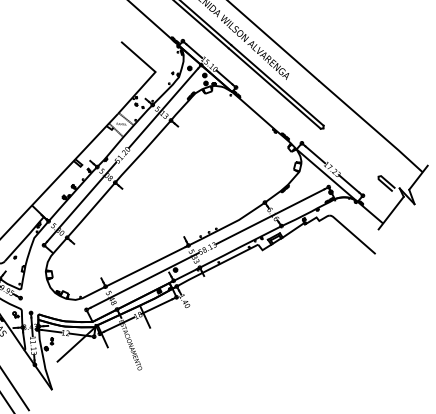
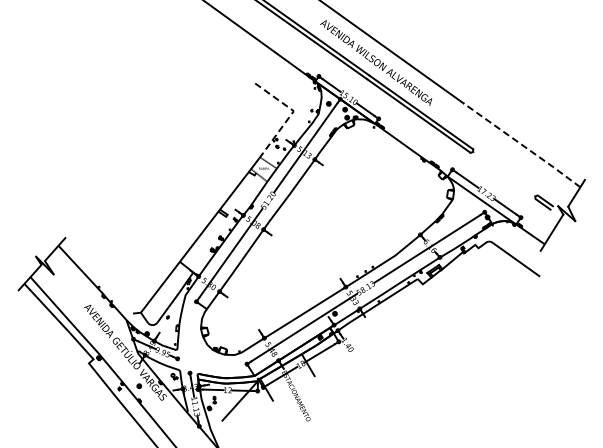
line: (151, 75) -> (290, 115), solid -> dashed
line: (371, 126) -> (522, 145), solid -> dashed

